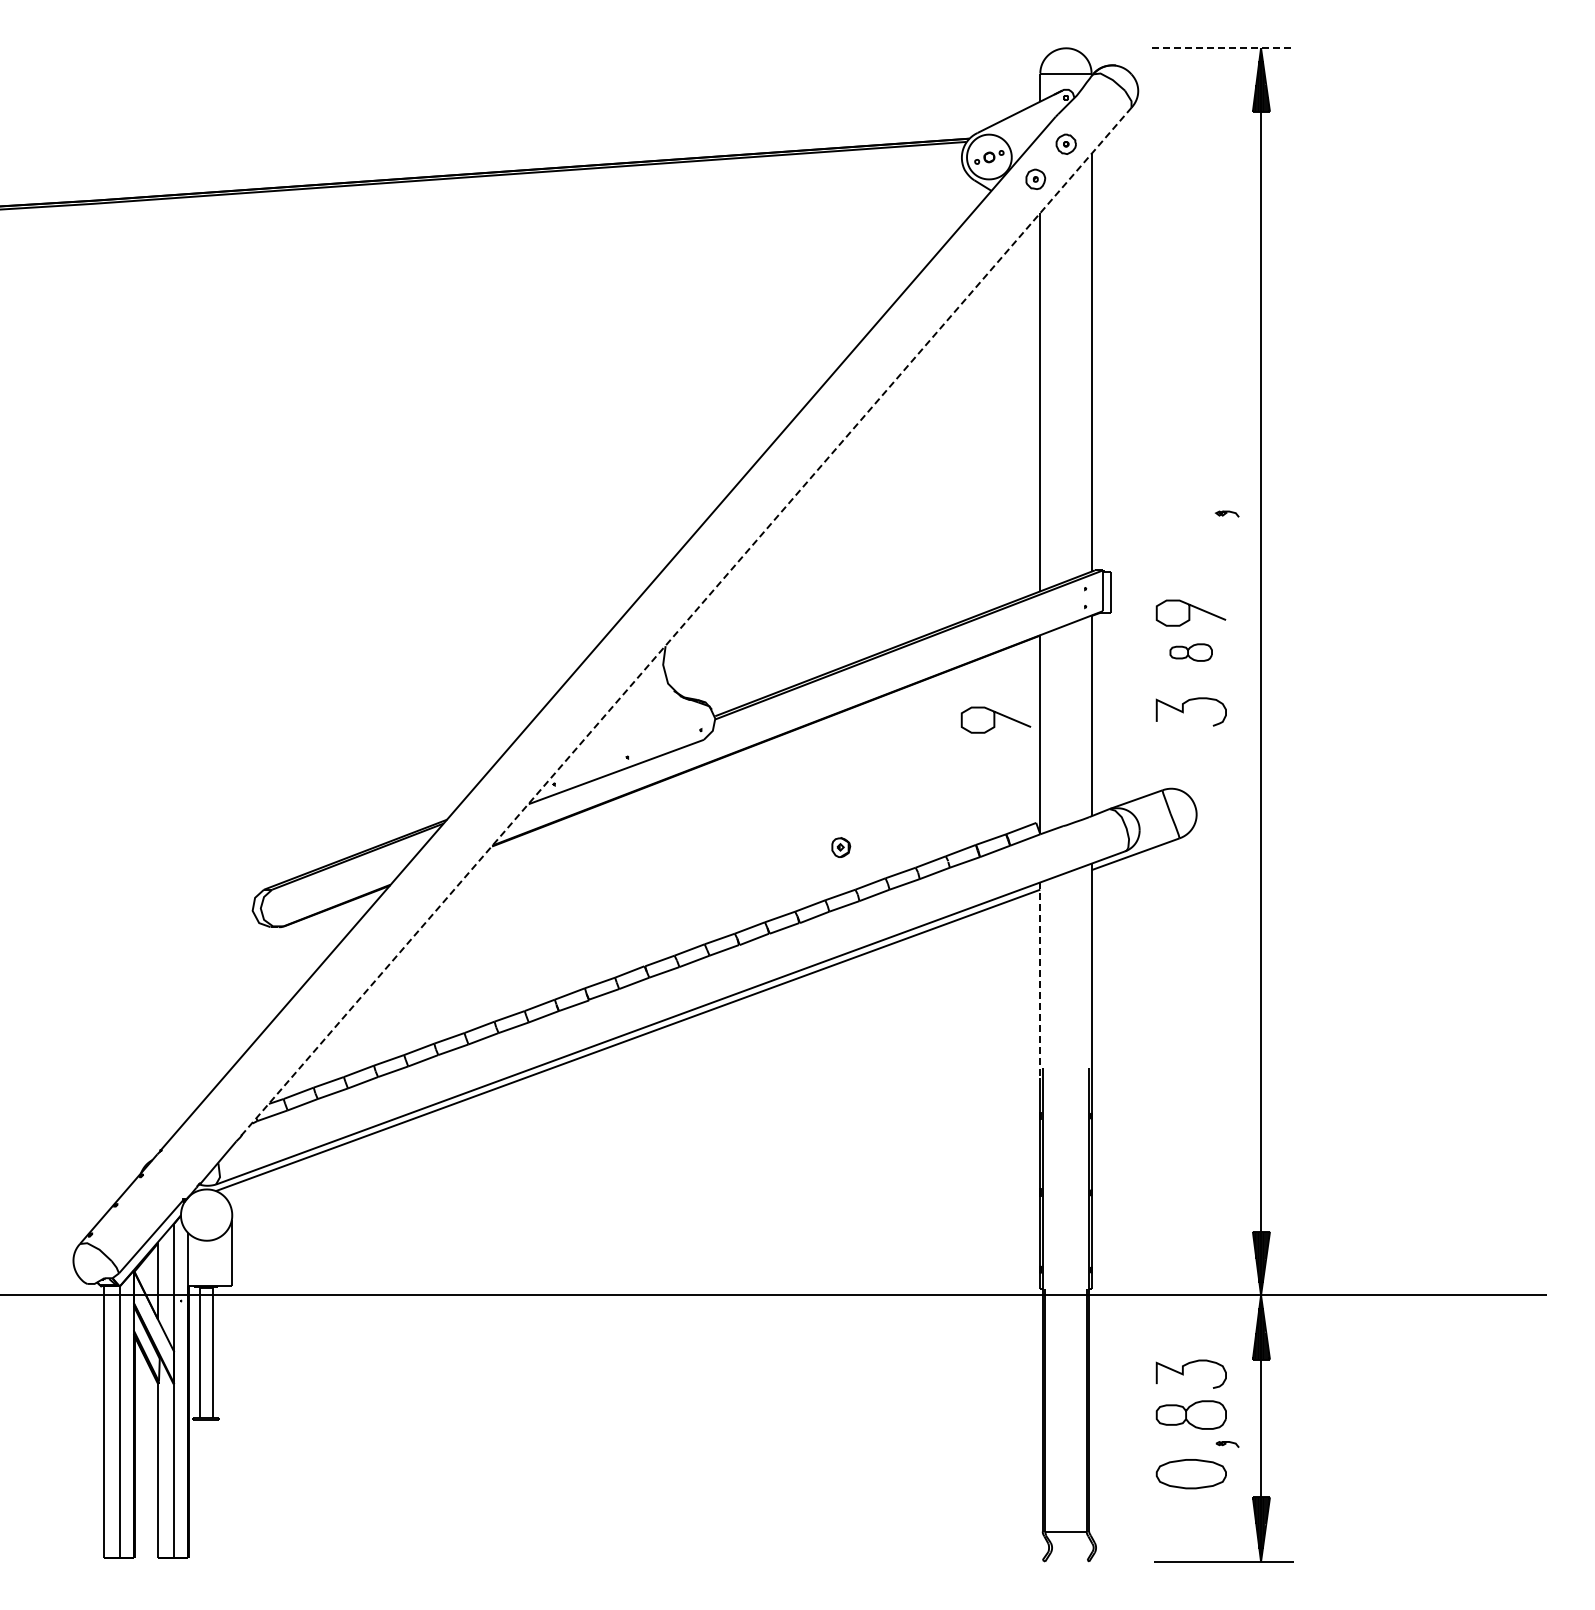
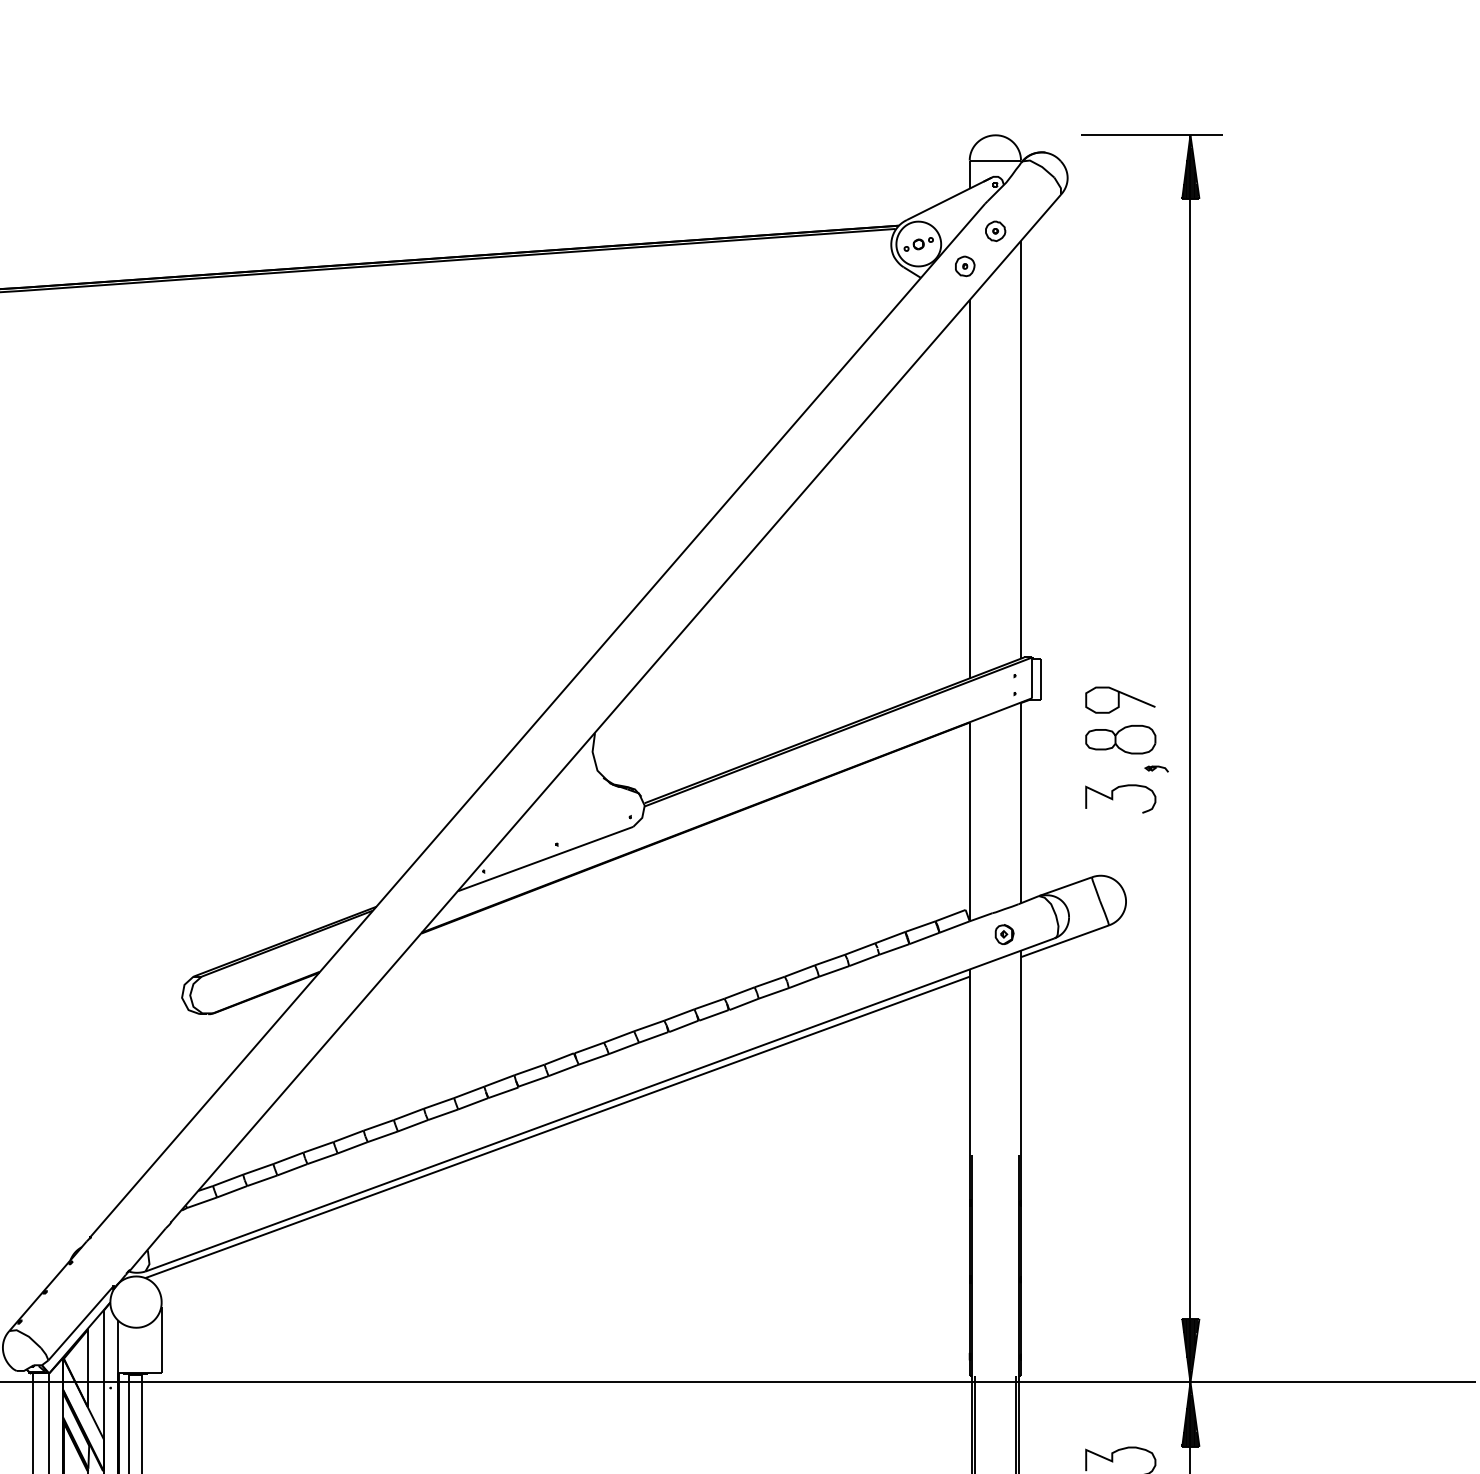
line: (1222, 48) -> (1151, 135), dashed -> solid
part: (1226, 513) -> (1155, 768), moved
line: (686, 621) -> (615, 708), dashed -> solid
part: (1190, 652) -> (1119, 739), size x1.67
curve: (995, 719) -> (924, 806), removed
part: (841, 847) -> (1004, 934), moved
line: (1040, 980) -> (969, 1067), dashed -> solid

